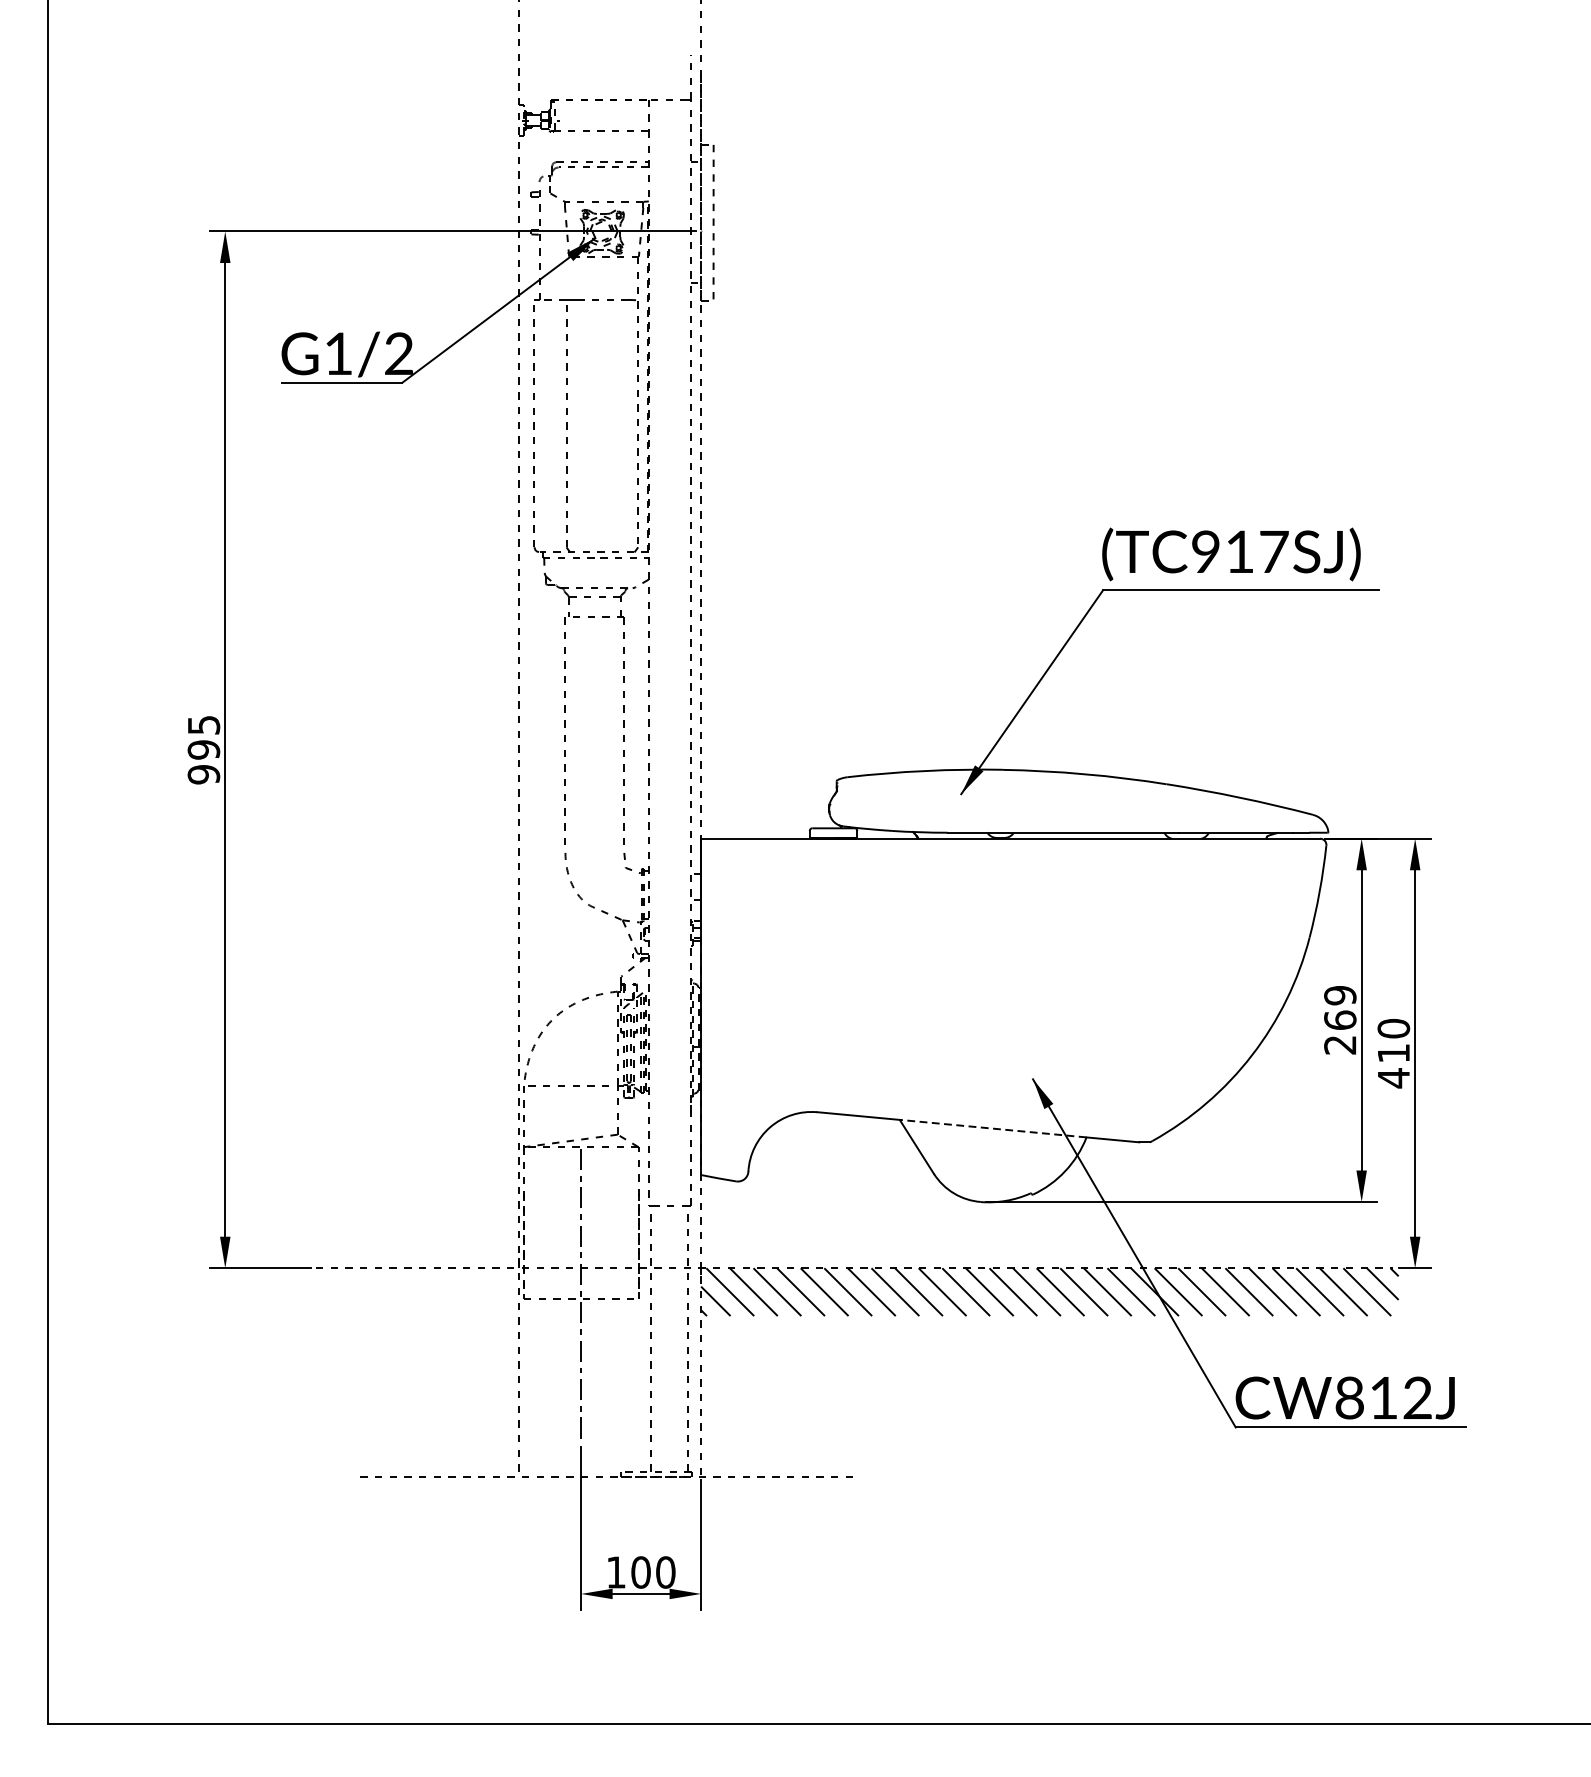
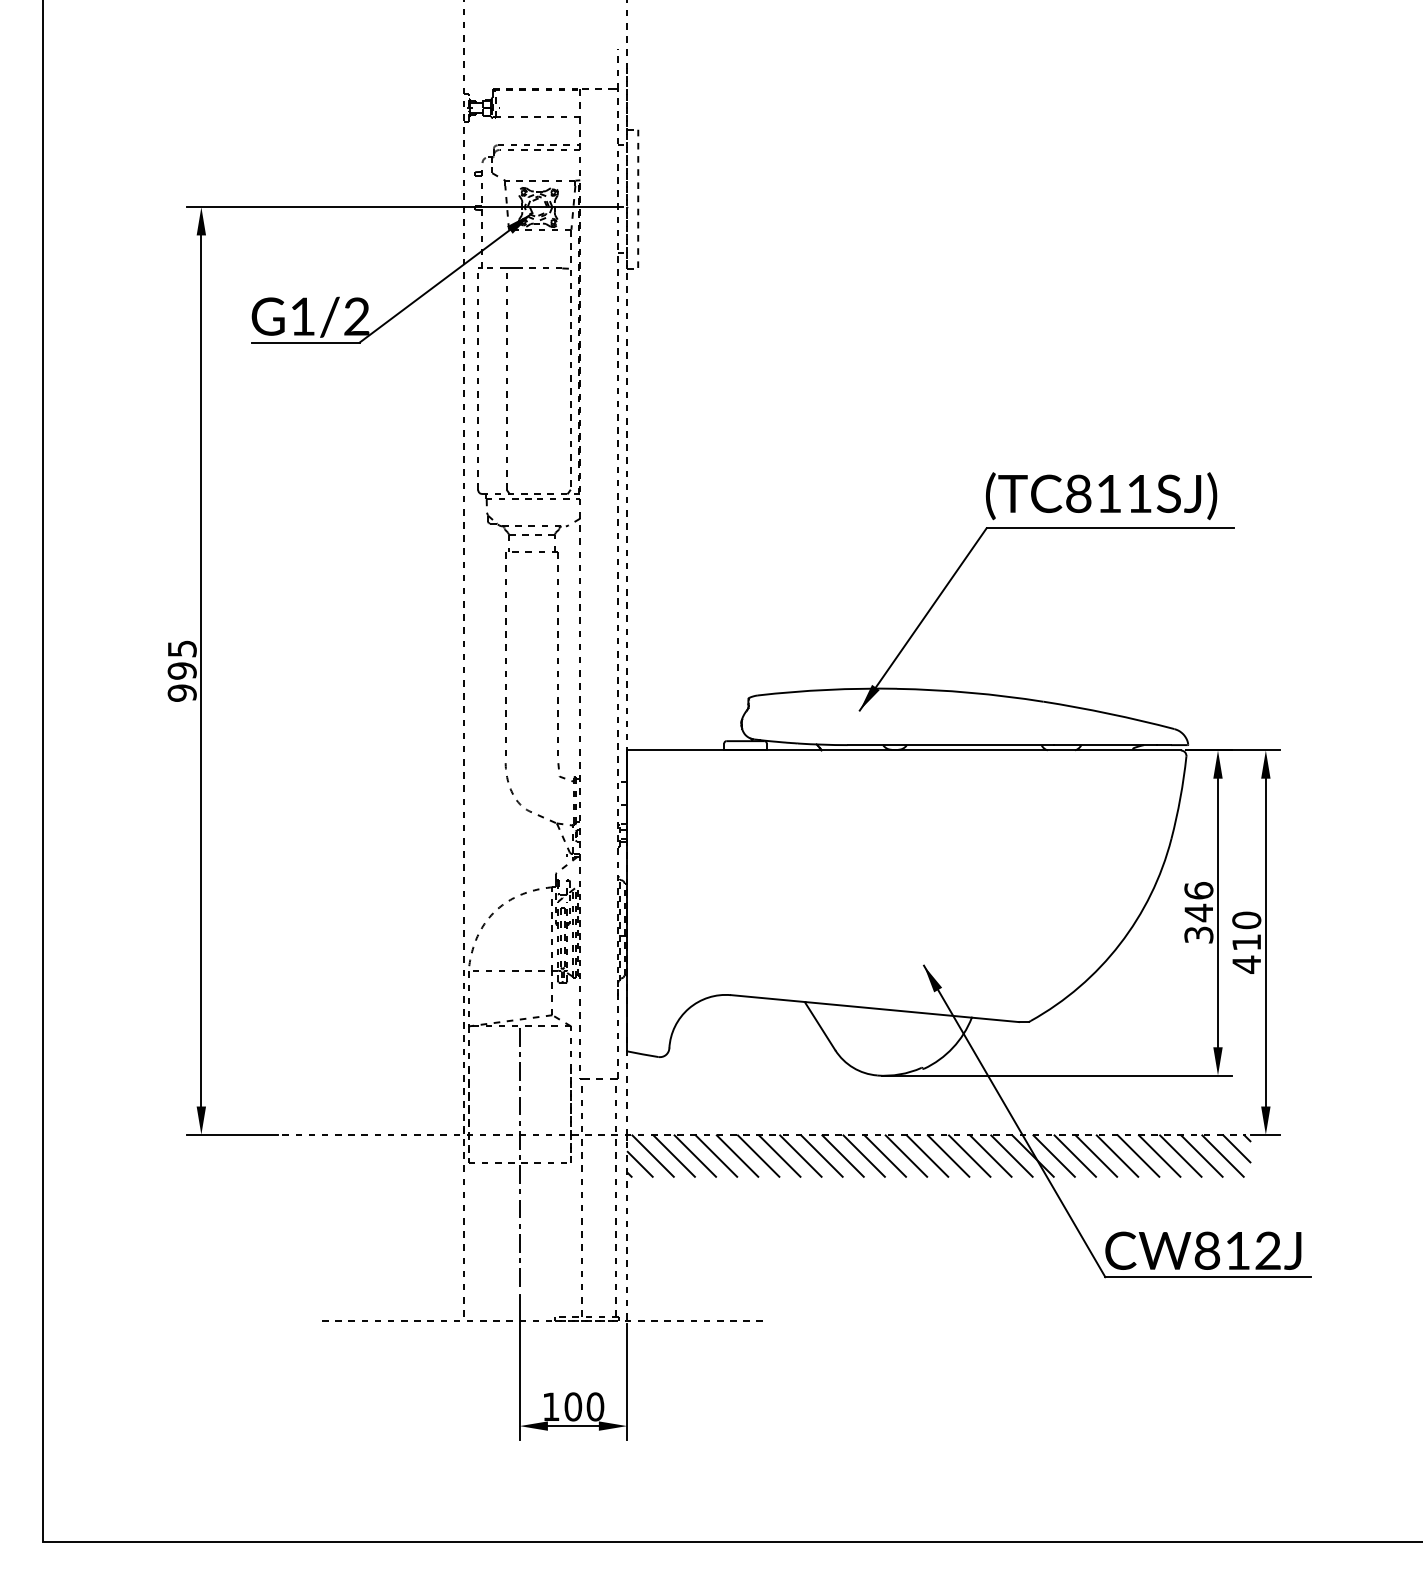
text: (1240, 551) -> (1109, 493), (TC917SJ) -> (TC811SJ)
text: (1339, 1019) -> (1198, 912), 269 -> 346
line: (993, 1128) -> (888, 1009), dashed -> solid

